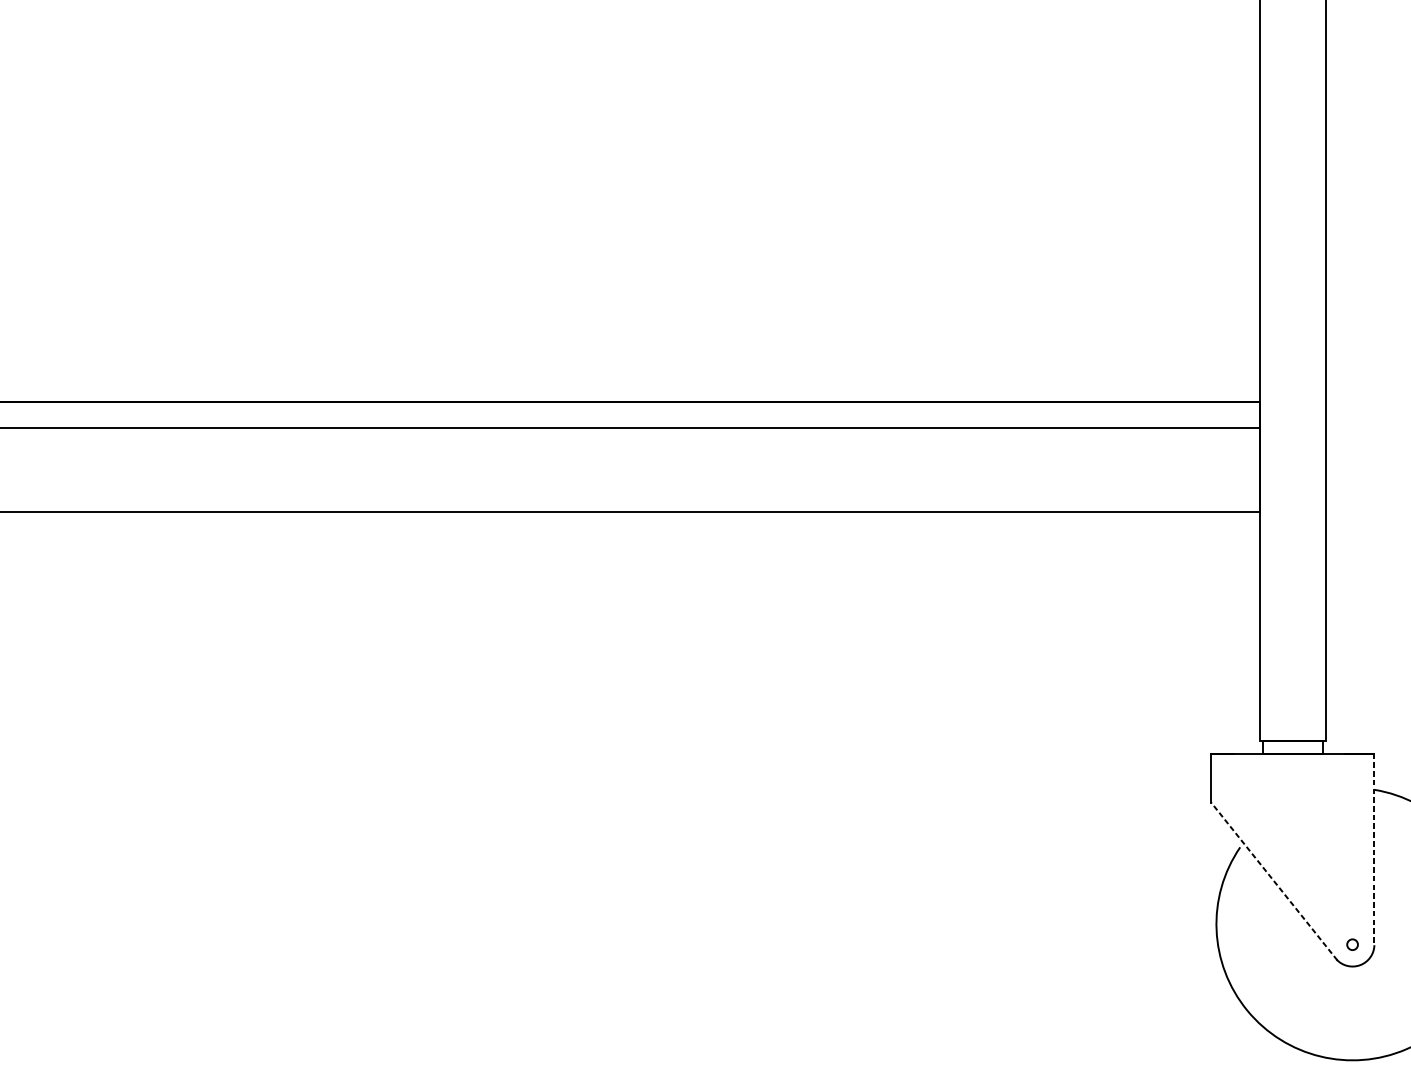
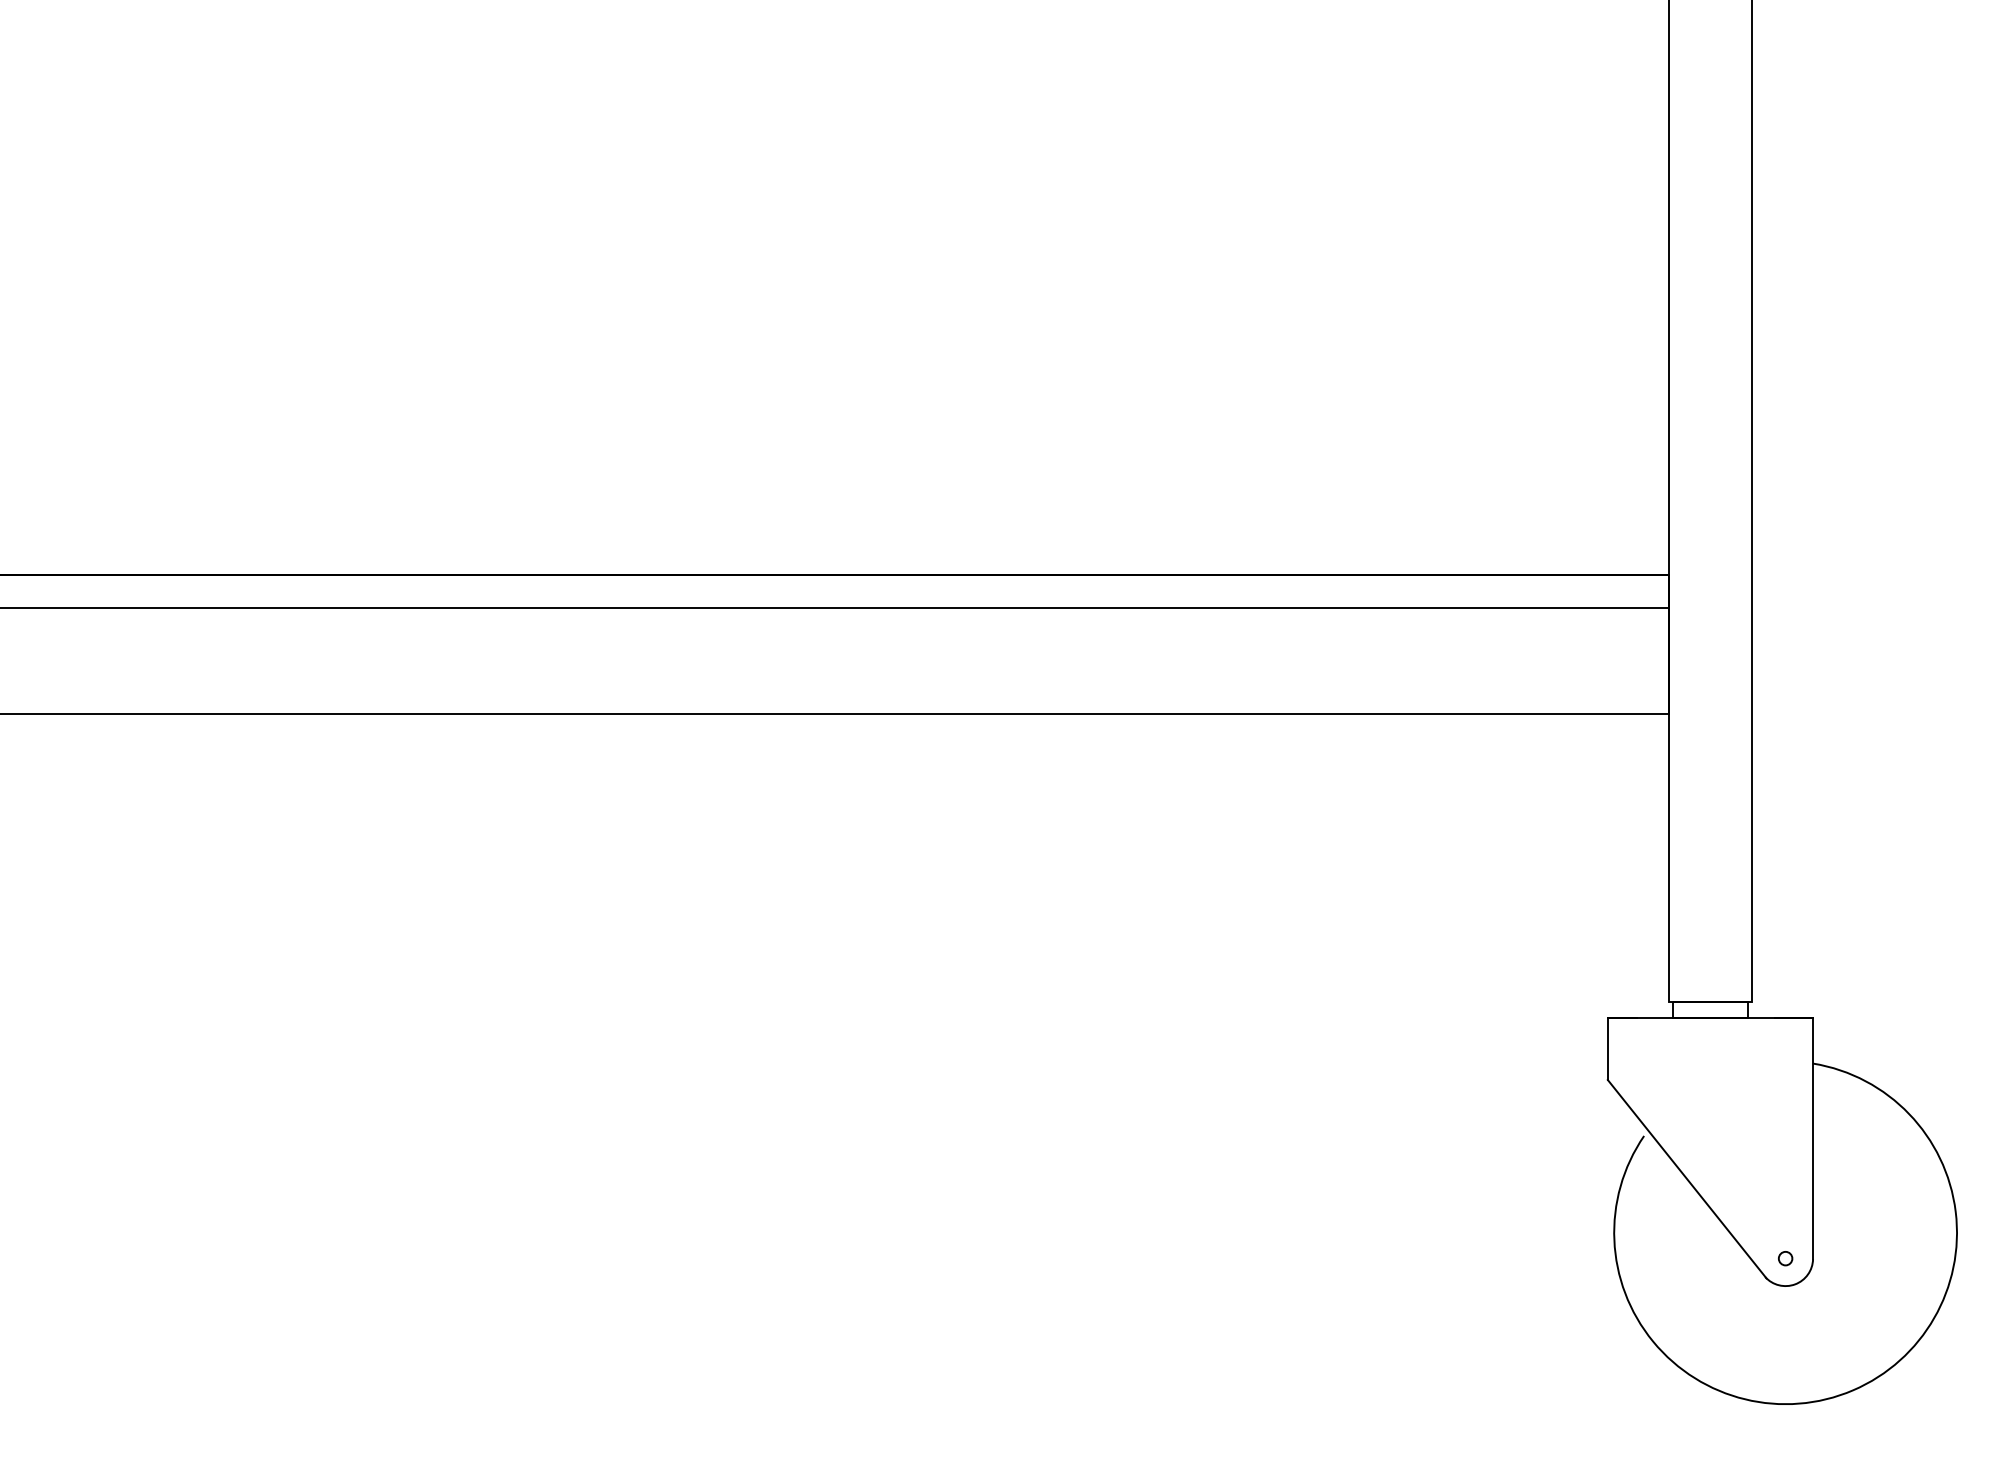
line: (1374, 849) -> (1813, 1138), dashed -> solid
line: (1273, 881) -> (1686, 1178), dashed -> solid

